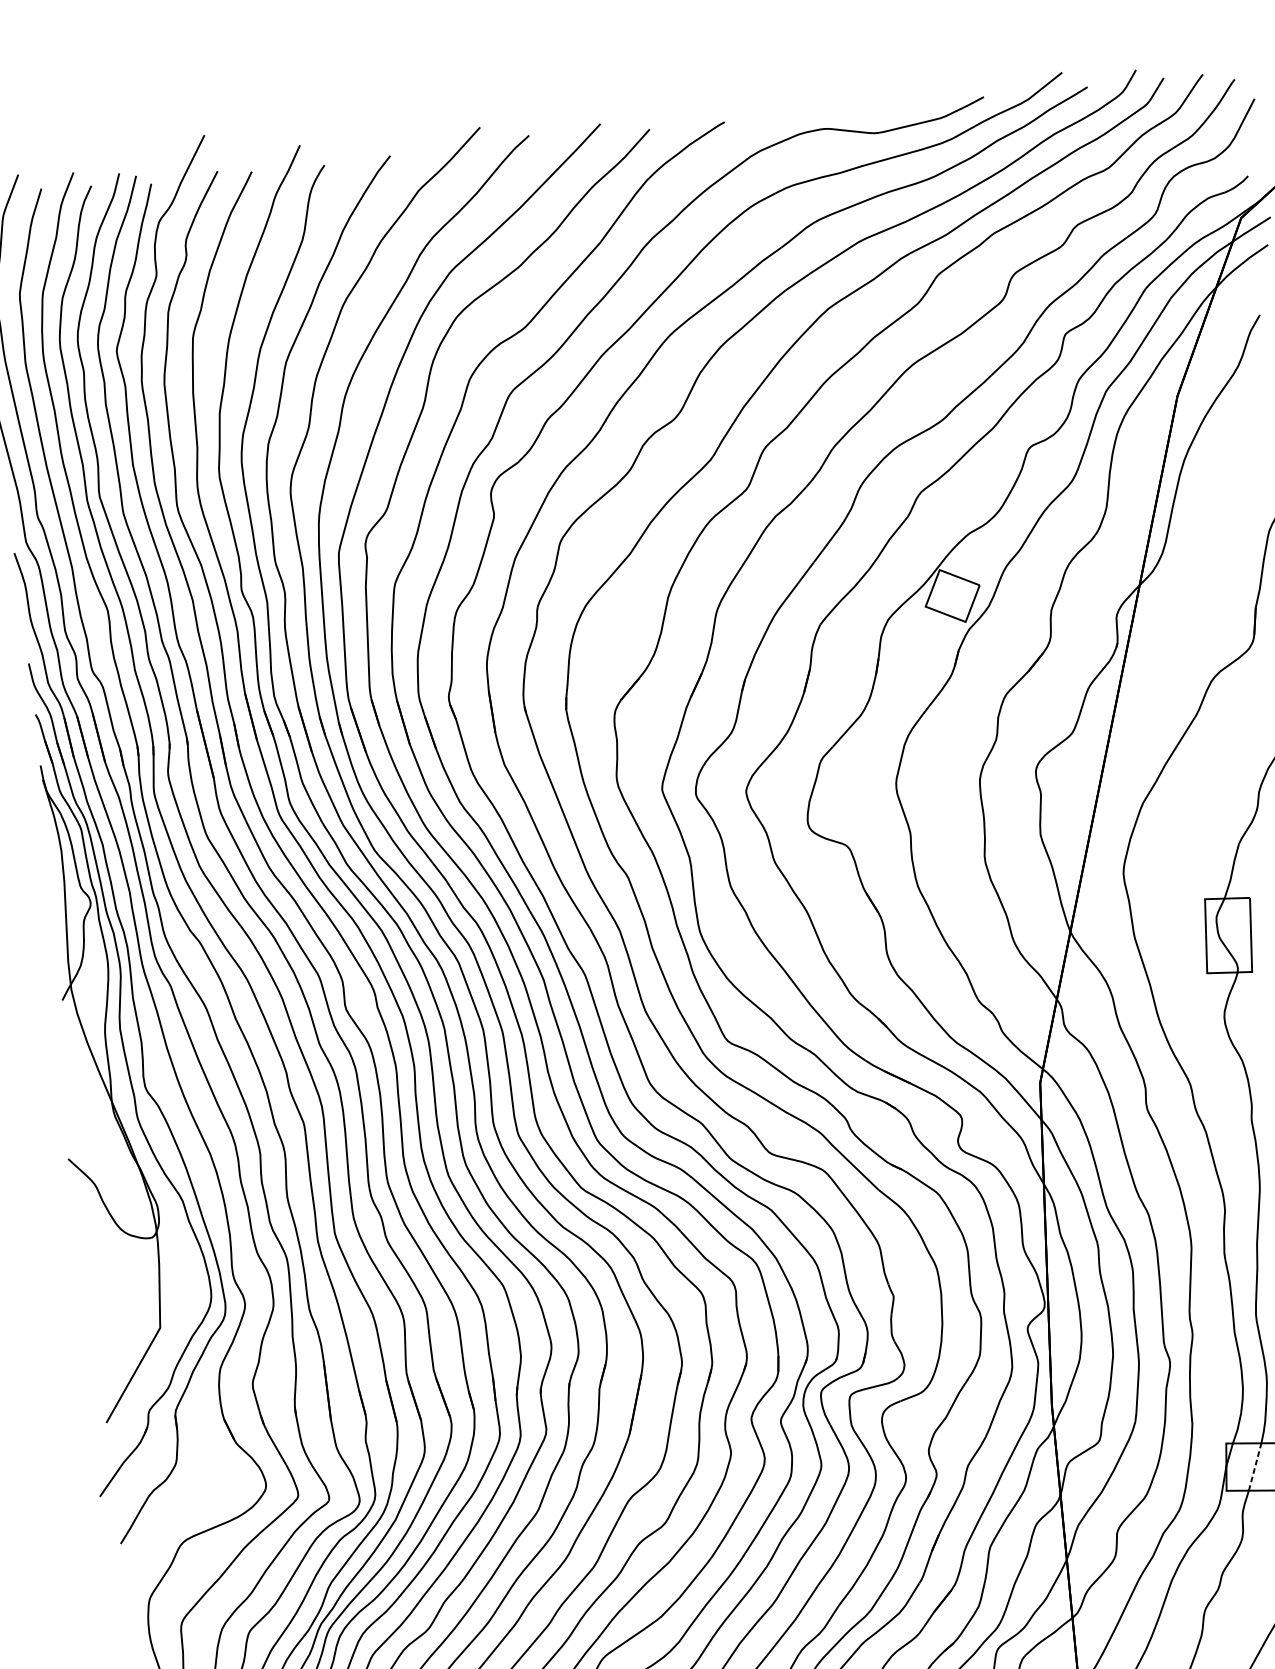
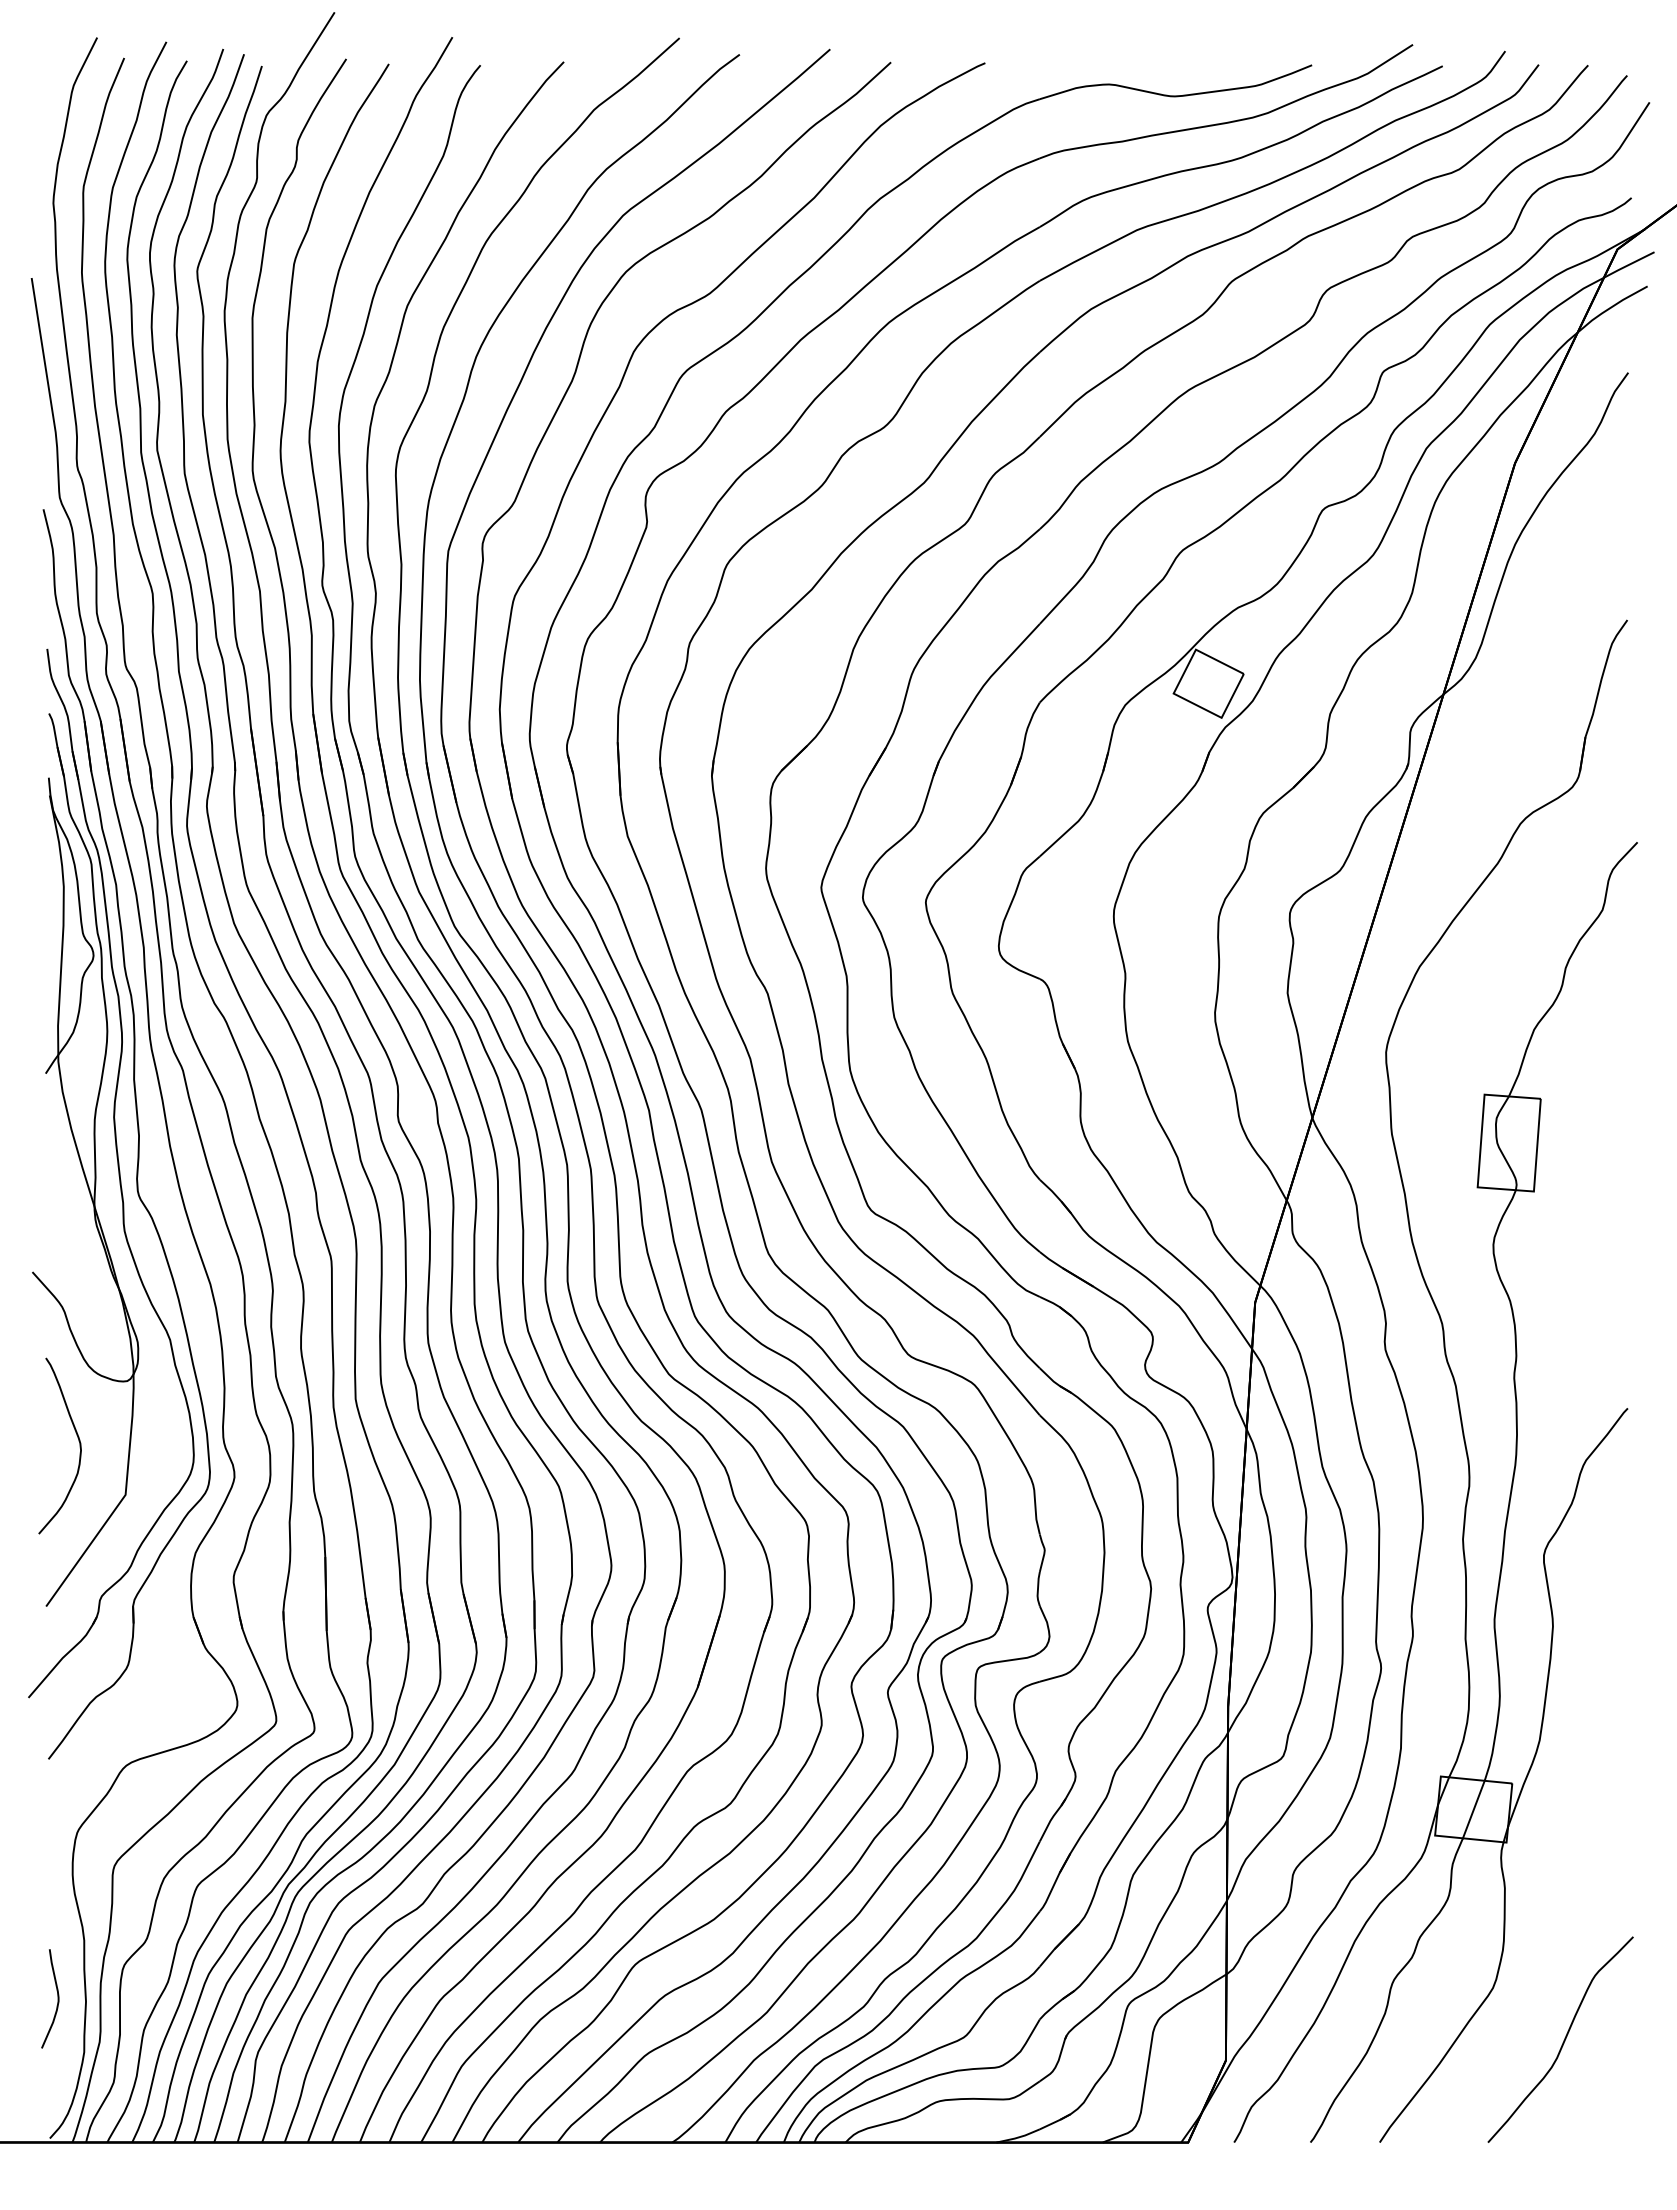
curve: (117, 1287) -> (77, 1438), added
line: (1254, 1466) -> (1473, 1809), dashed -> solid

